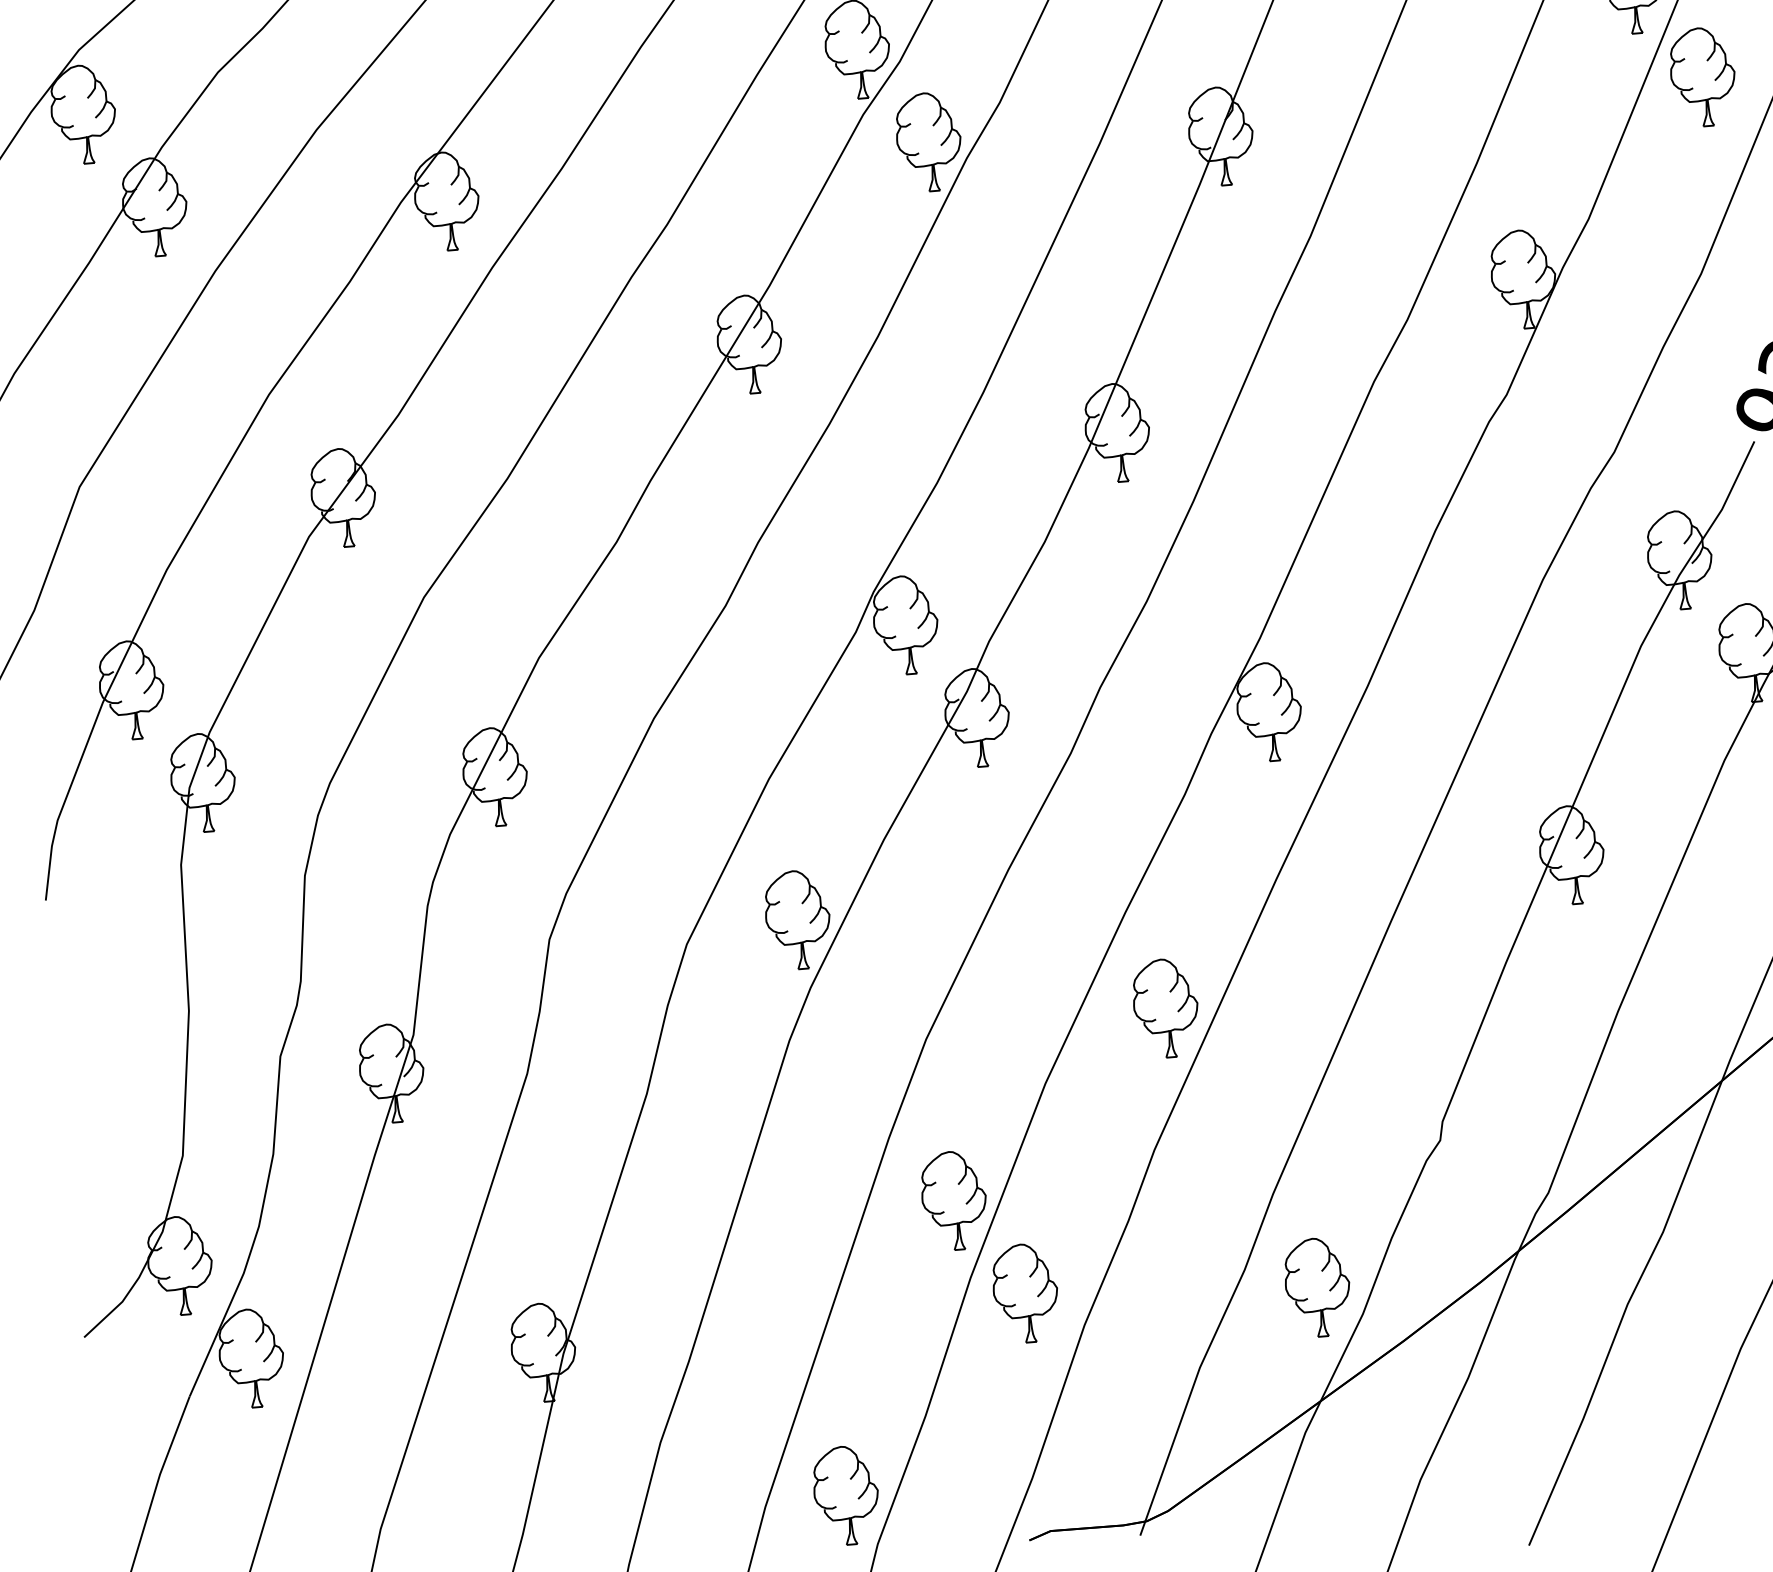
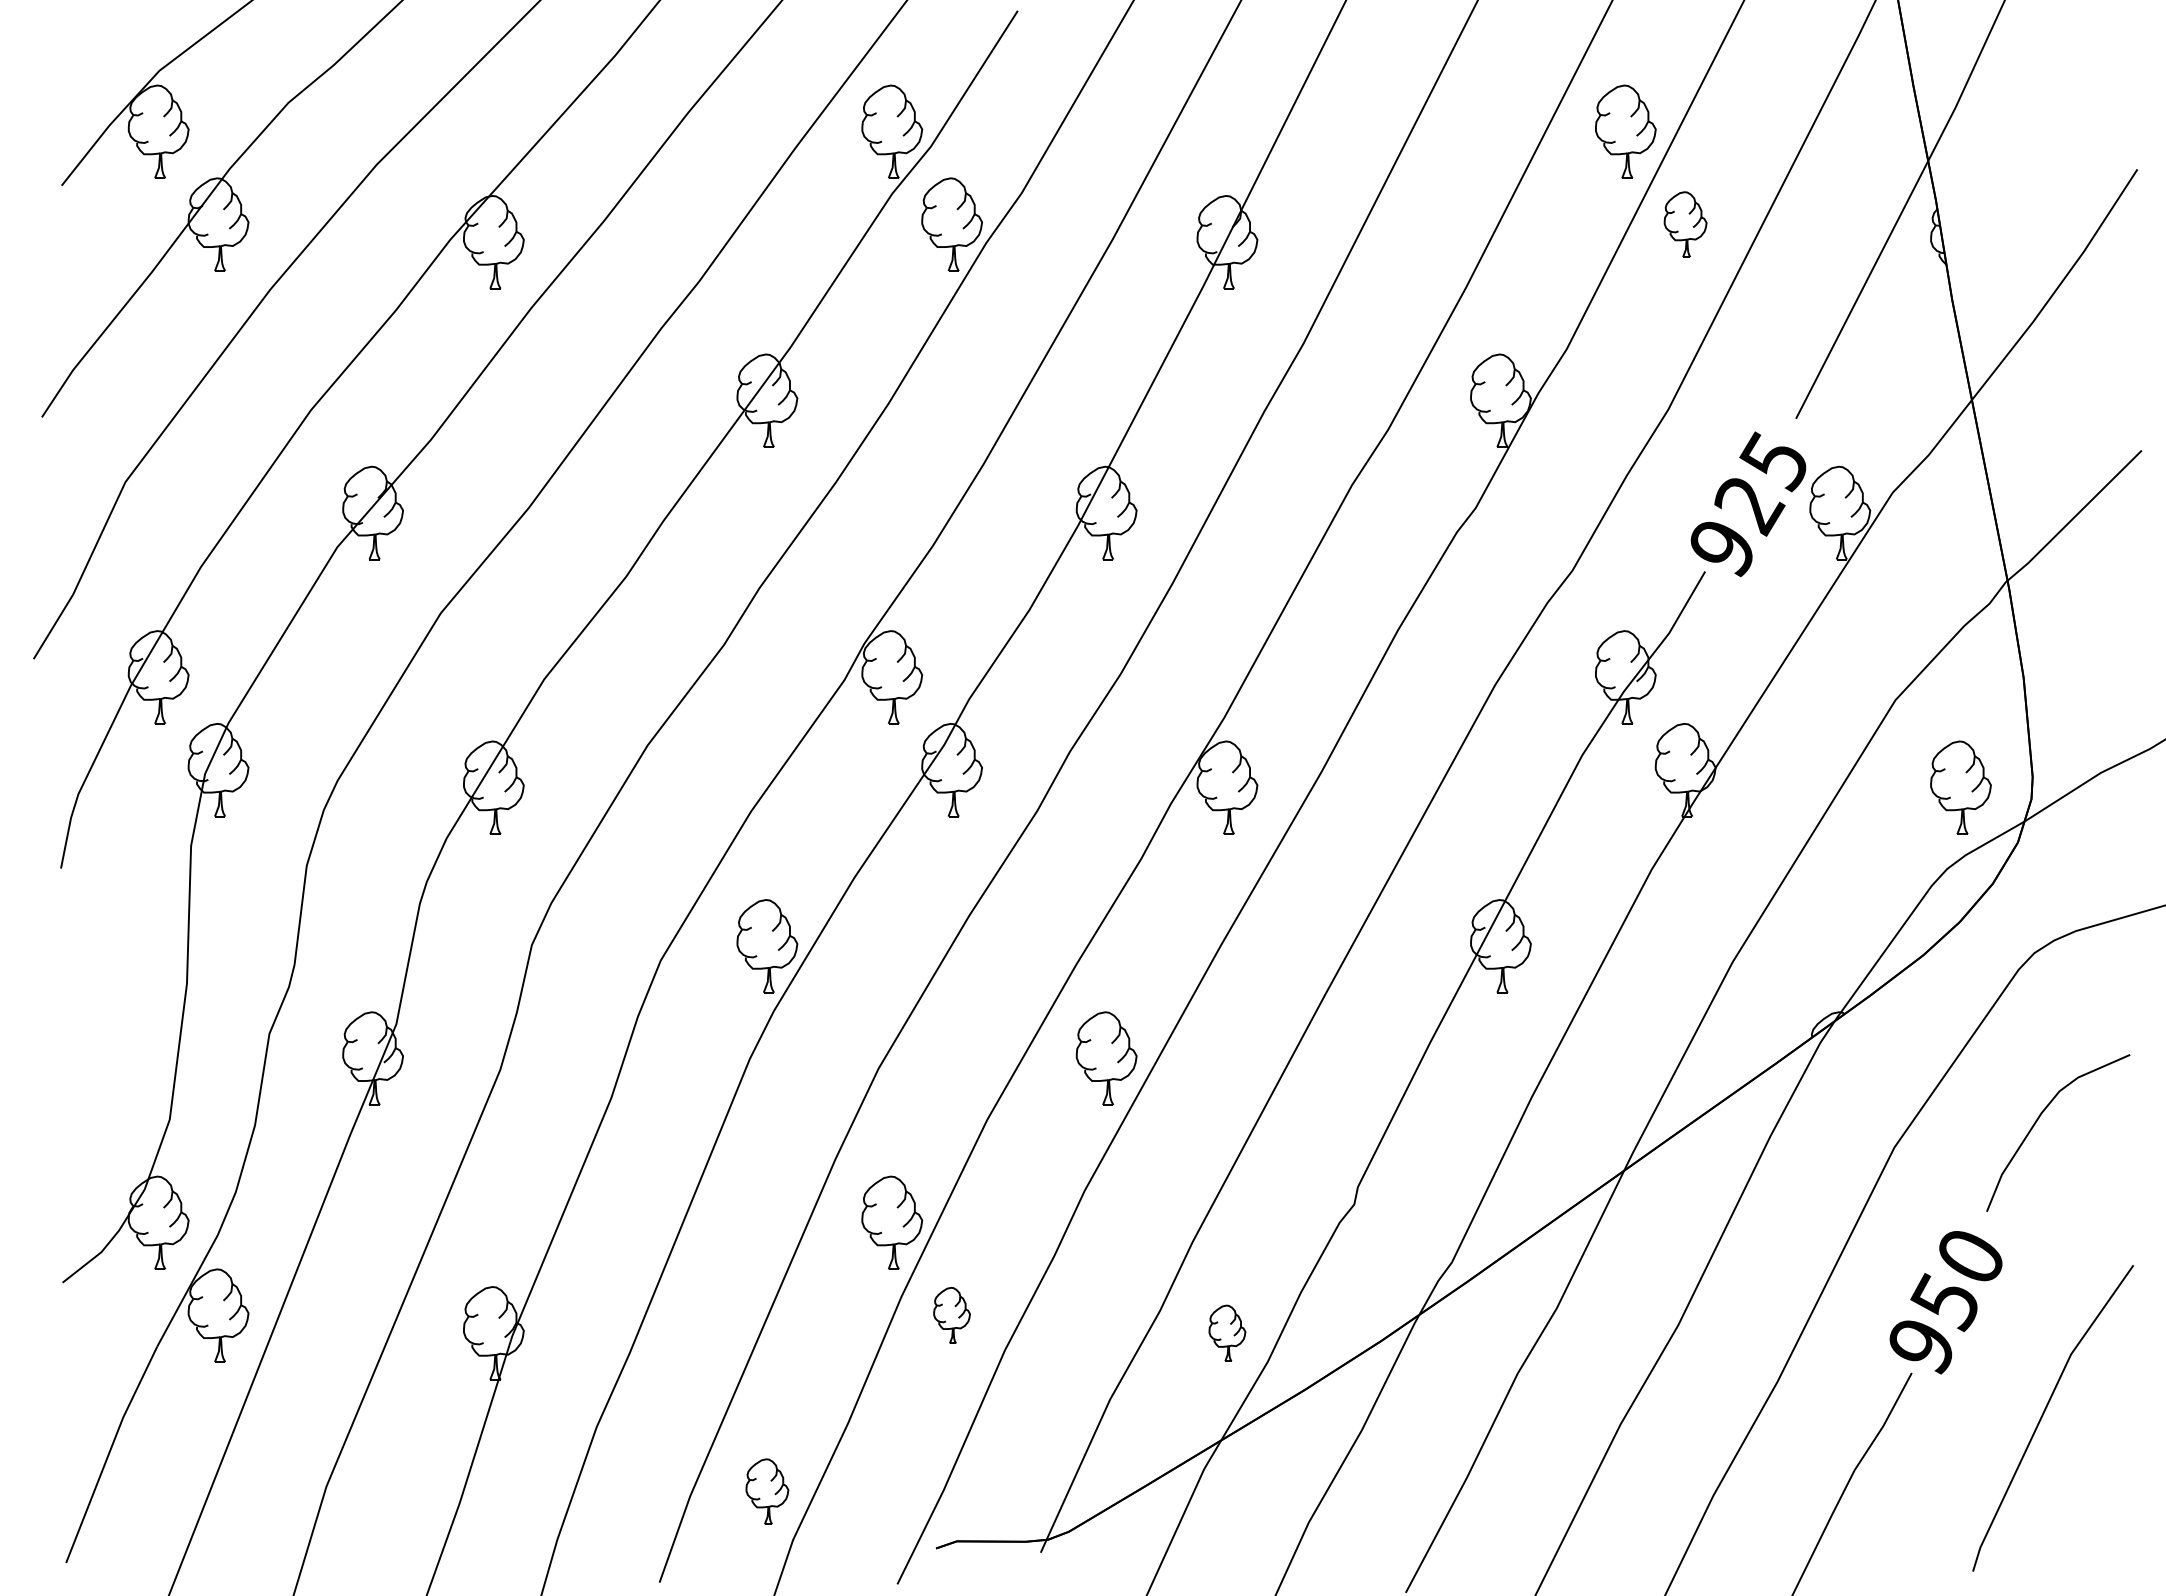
part: (1702, 76) -> (1685, 224), size x0.7
part: (1317, 1287) -> (1227, 1333), size x0.6
part: (1025, 1293) -> (951, 1315), size x0.6
part: (846, 1495) -> (767, 1491), size x0.7

